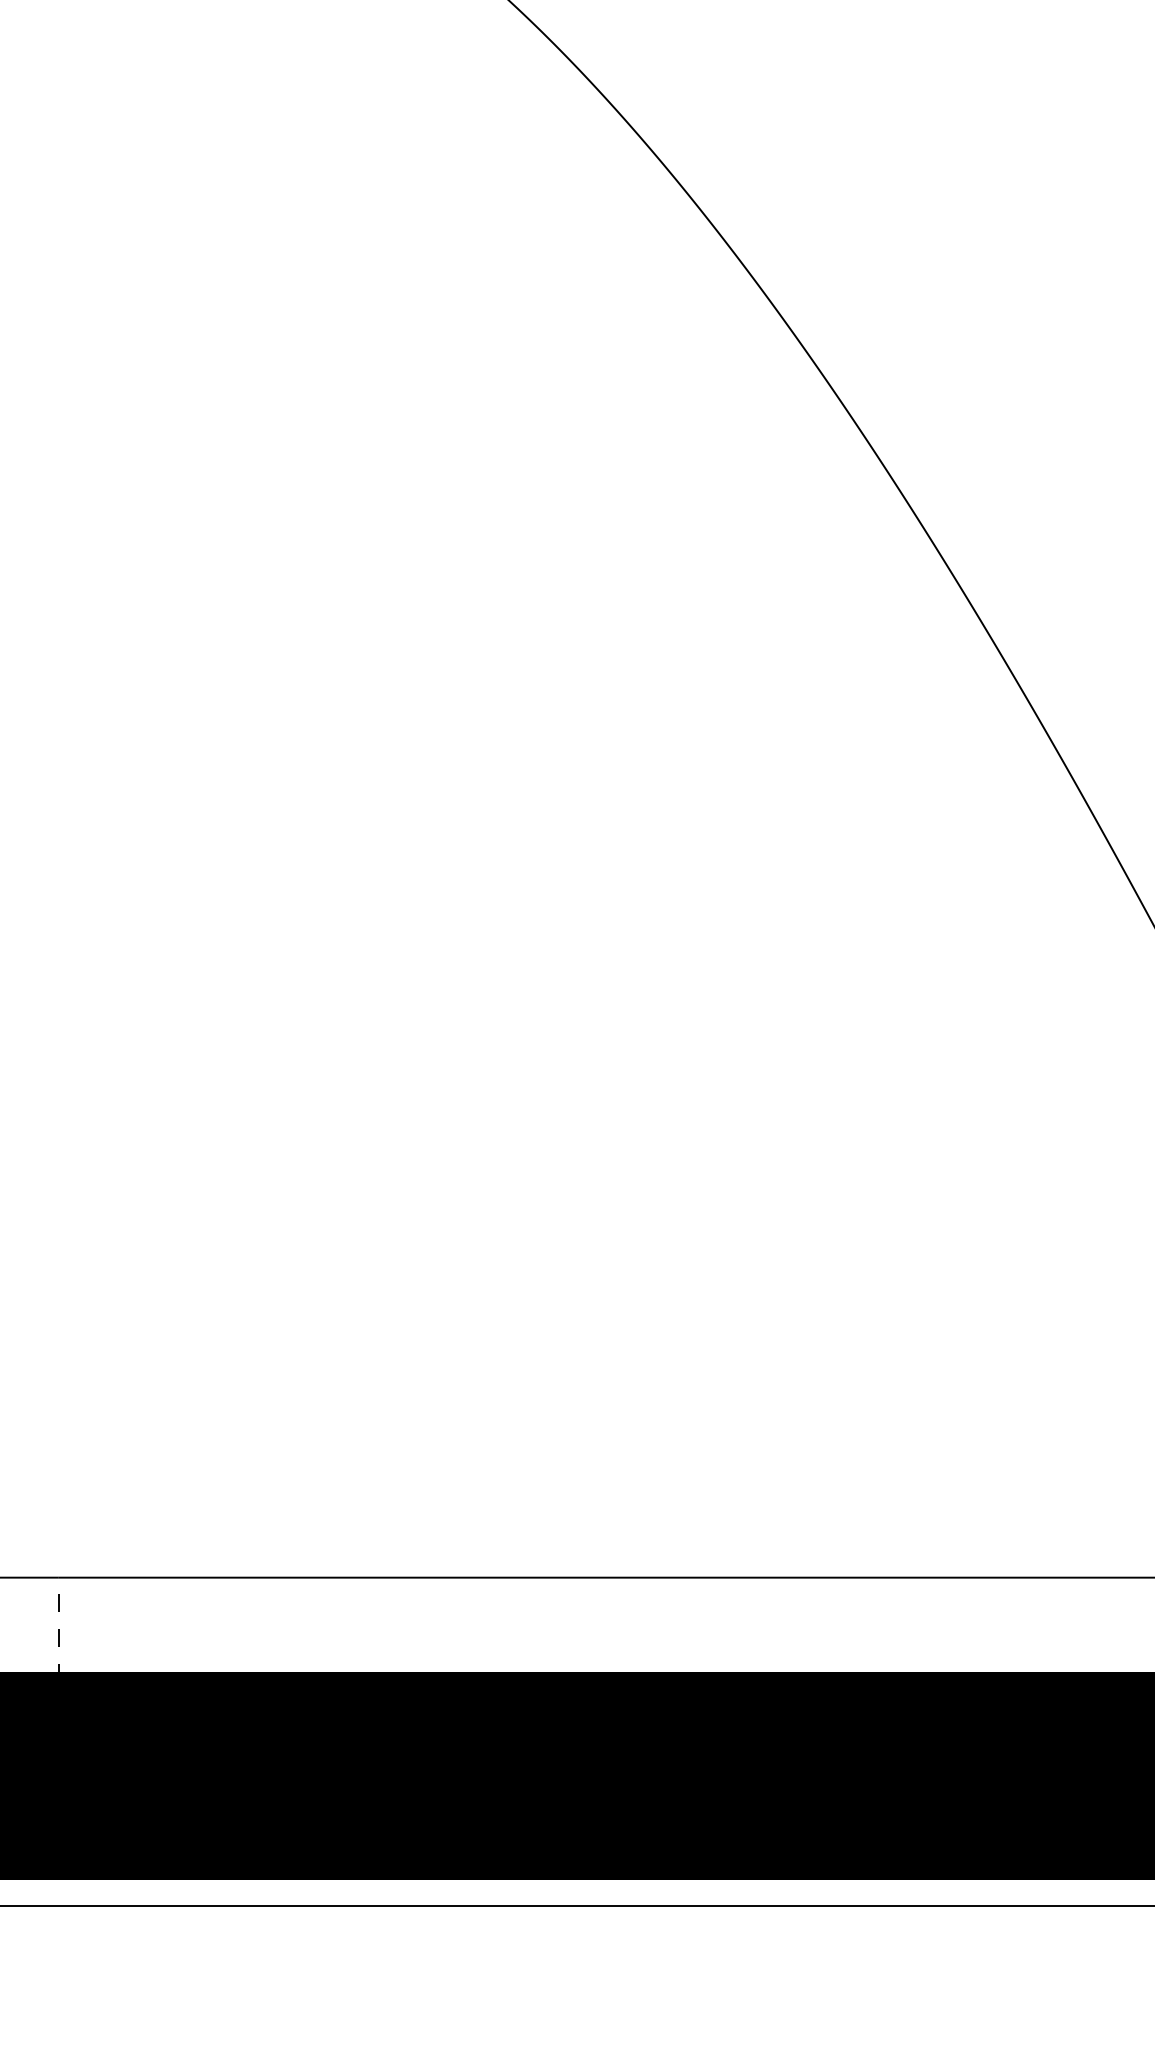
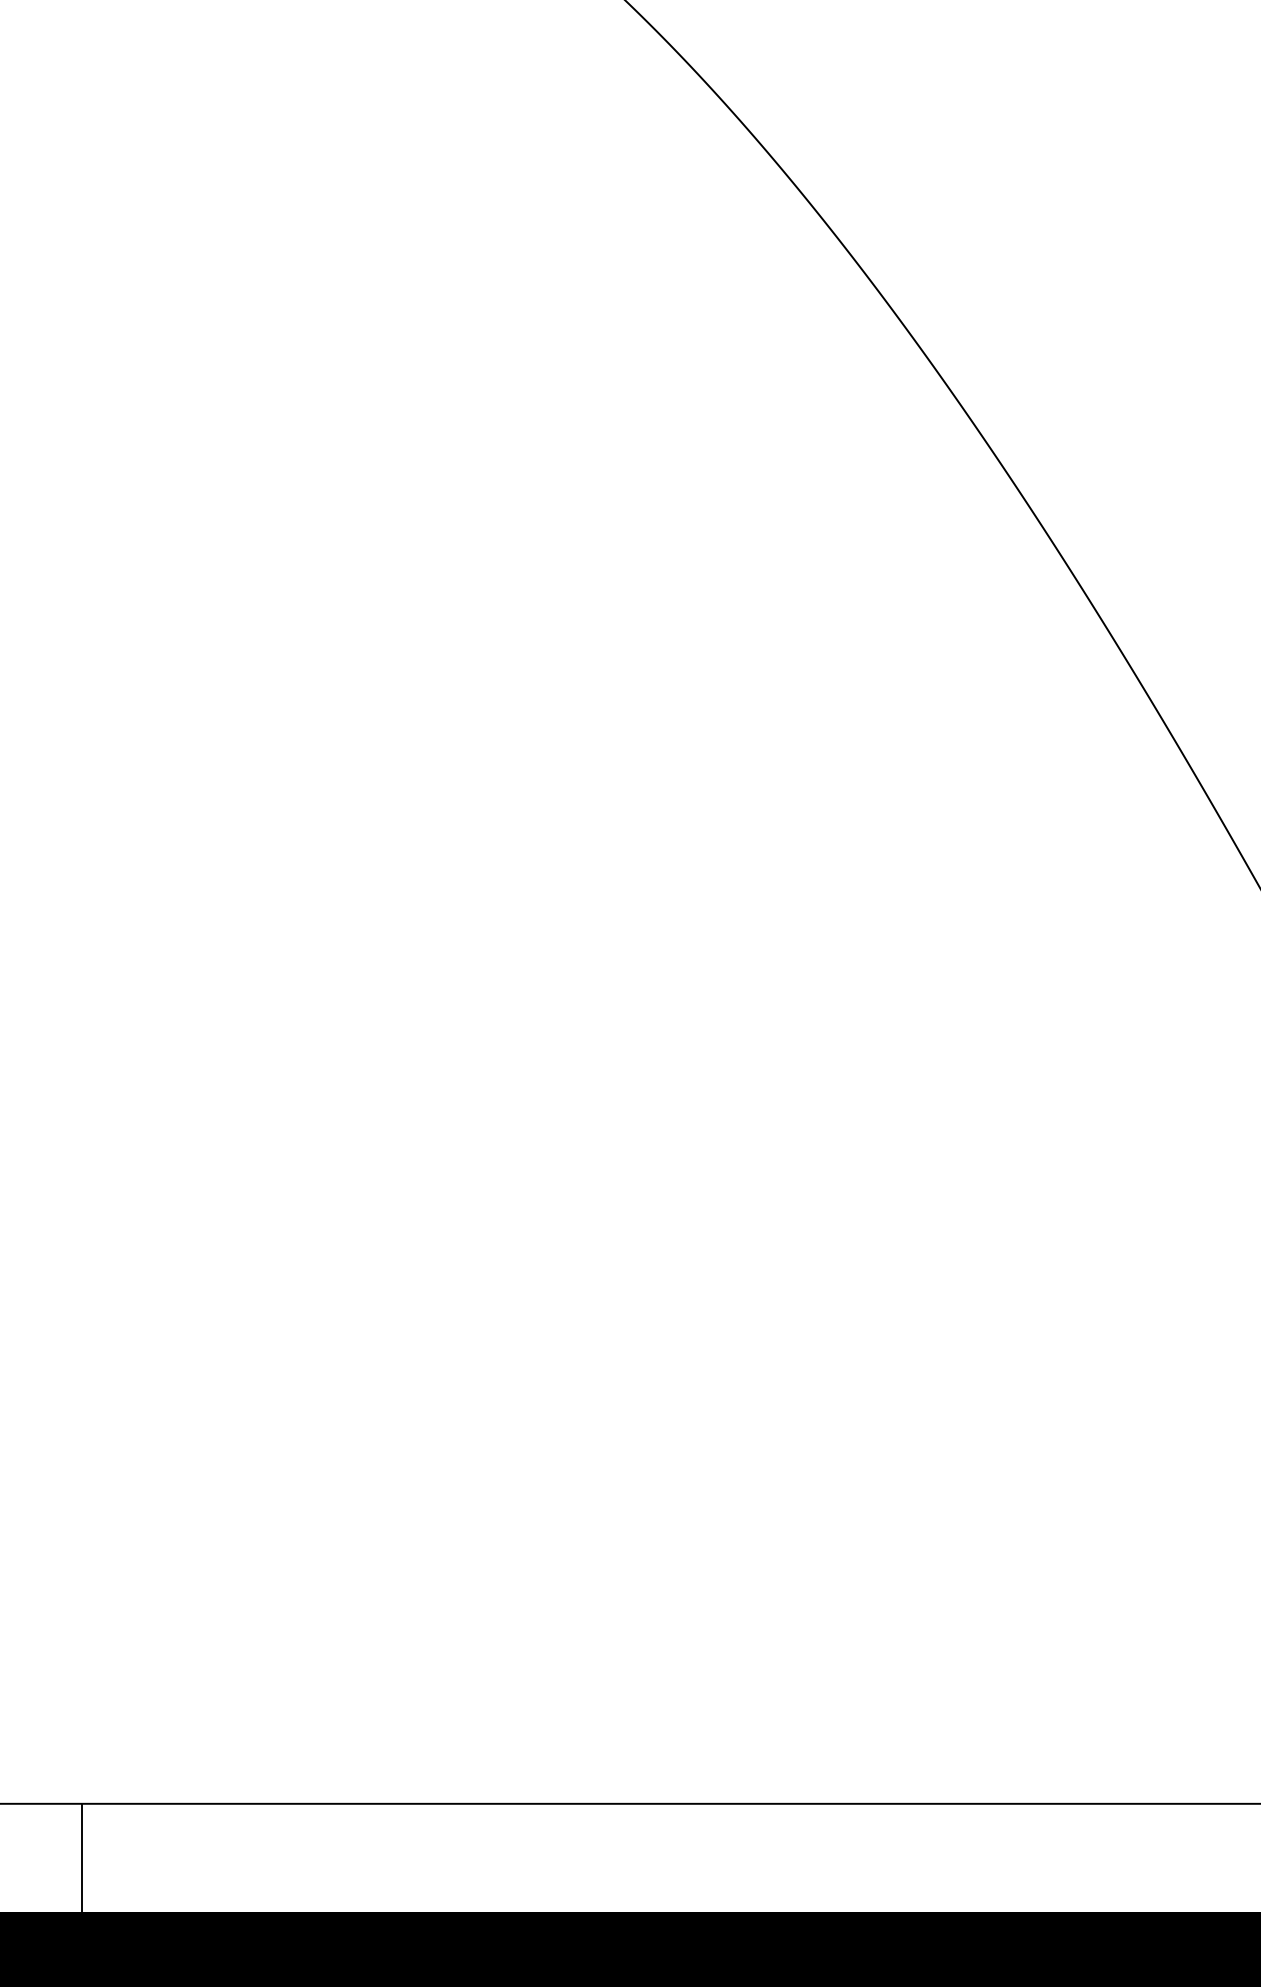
line: (58, 1629) -> (82, 1863), dashed -> solid

